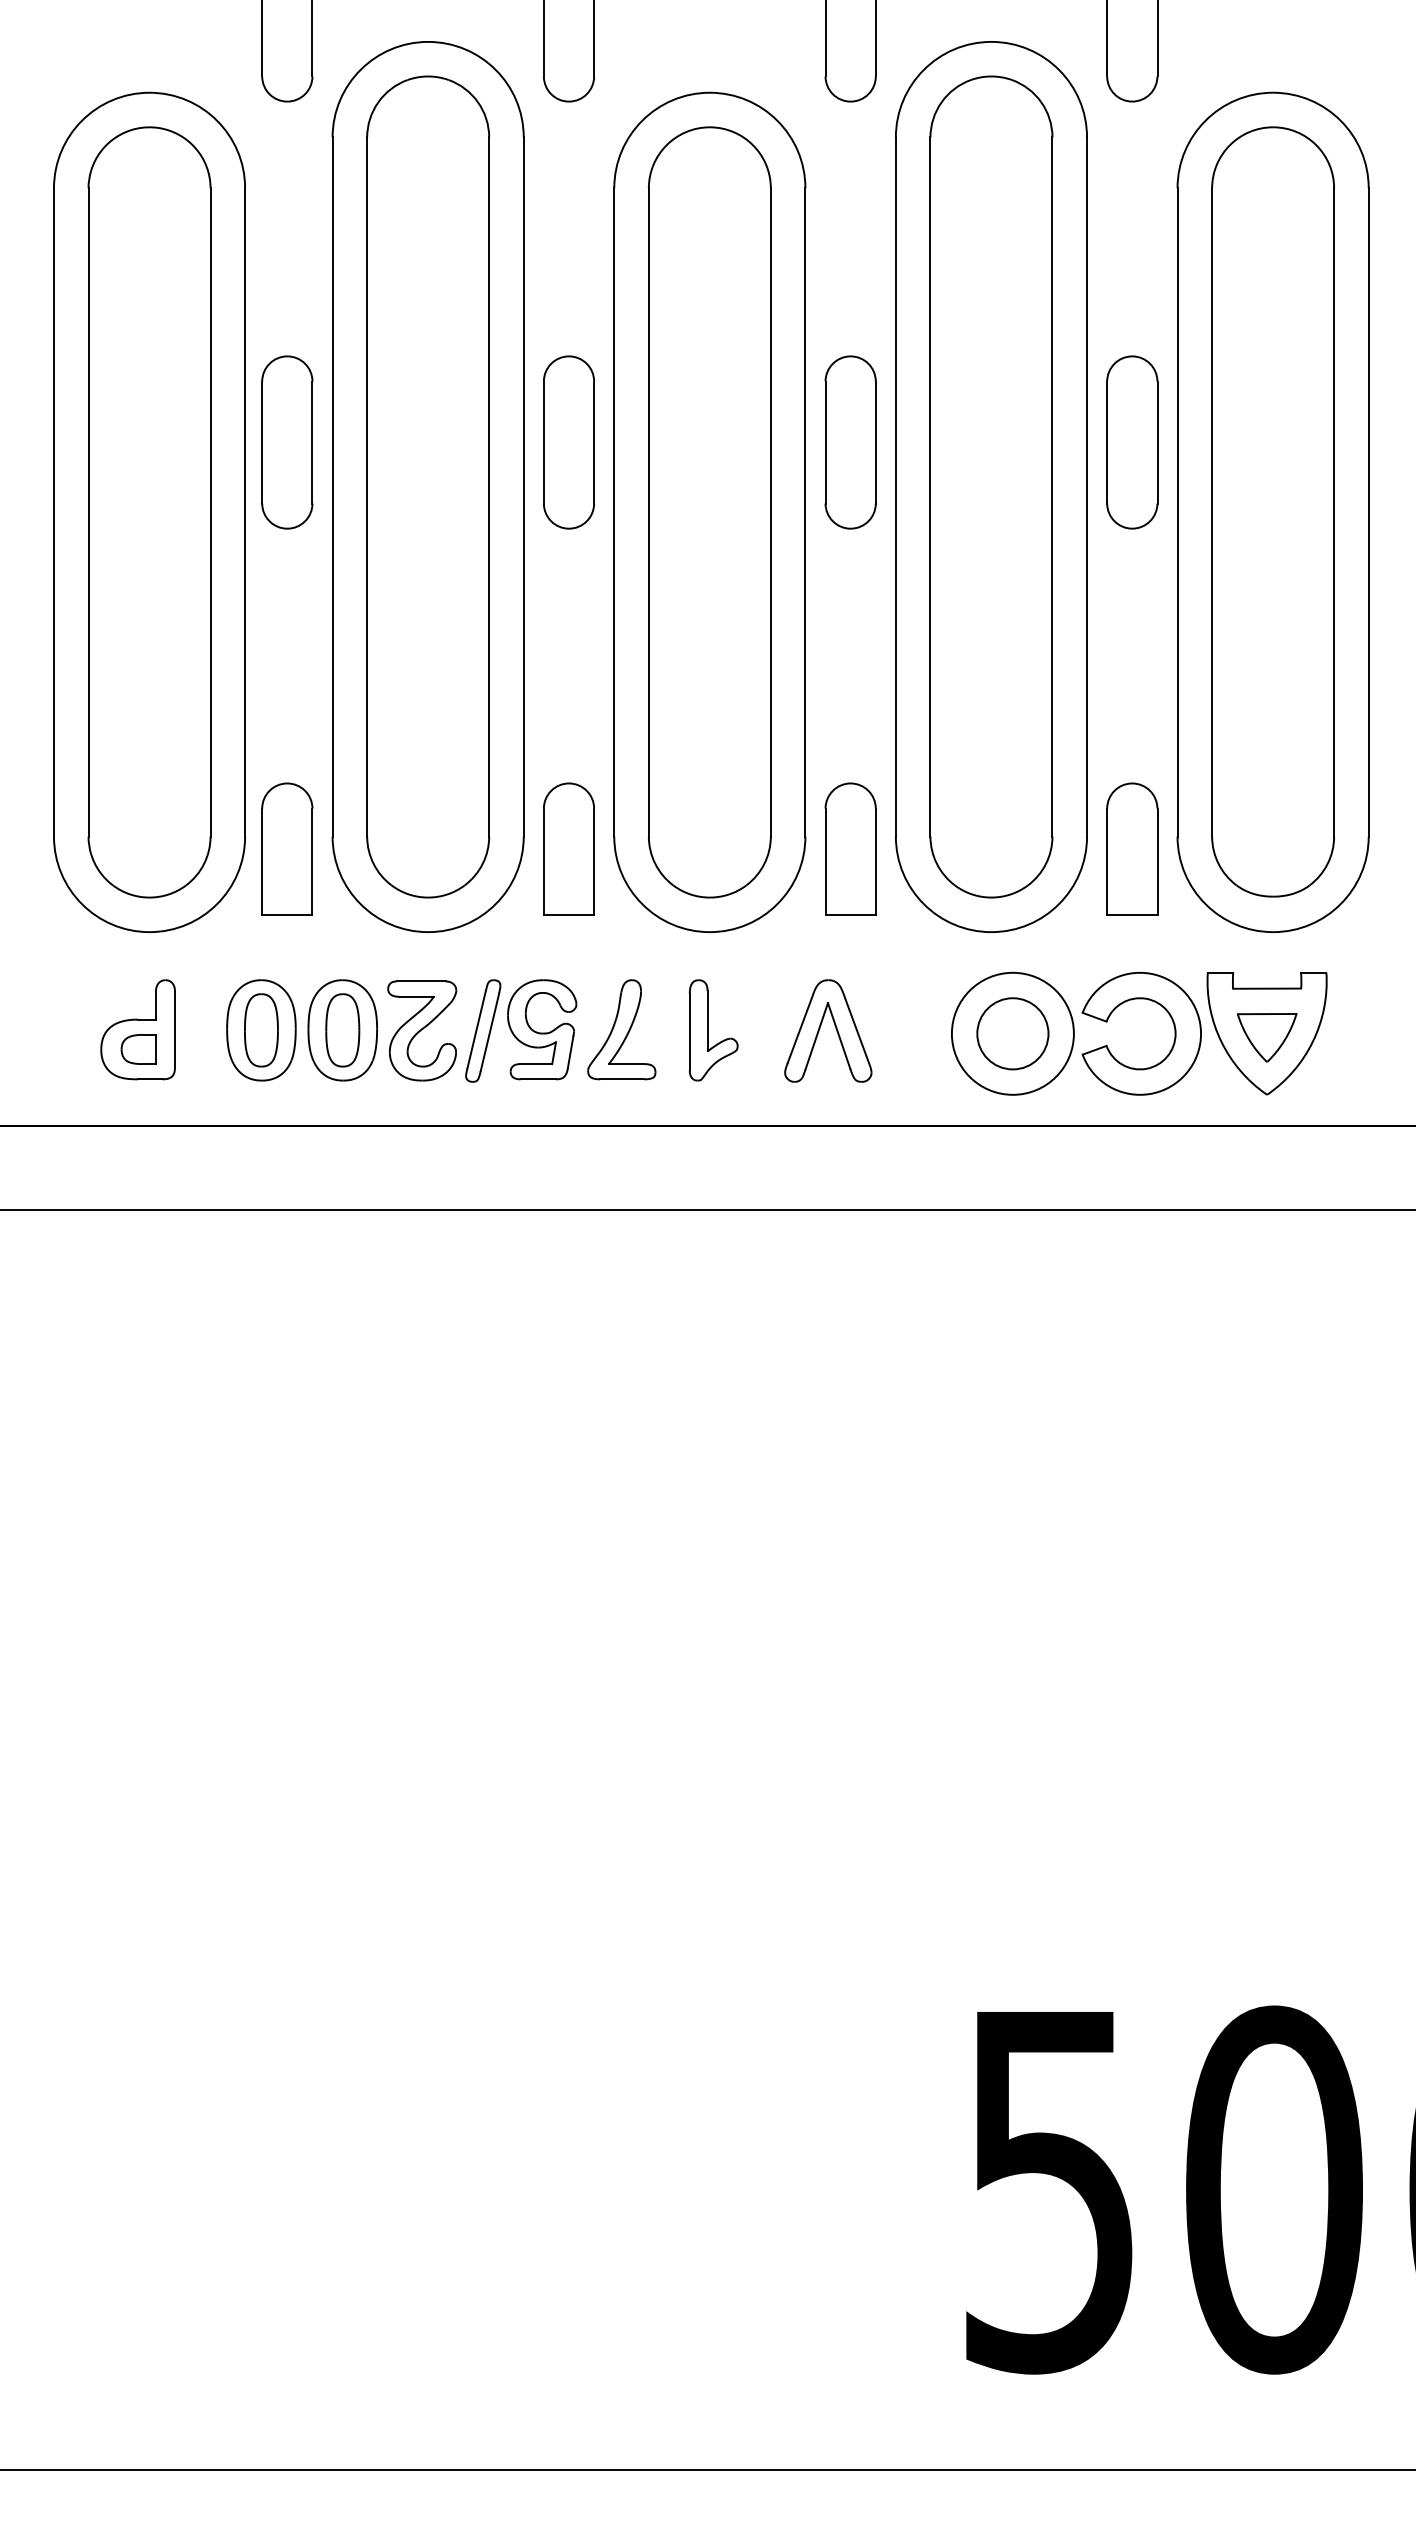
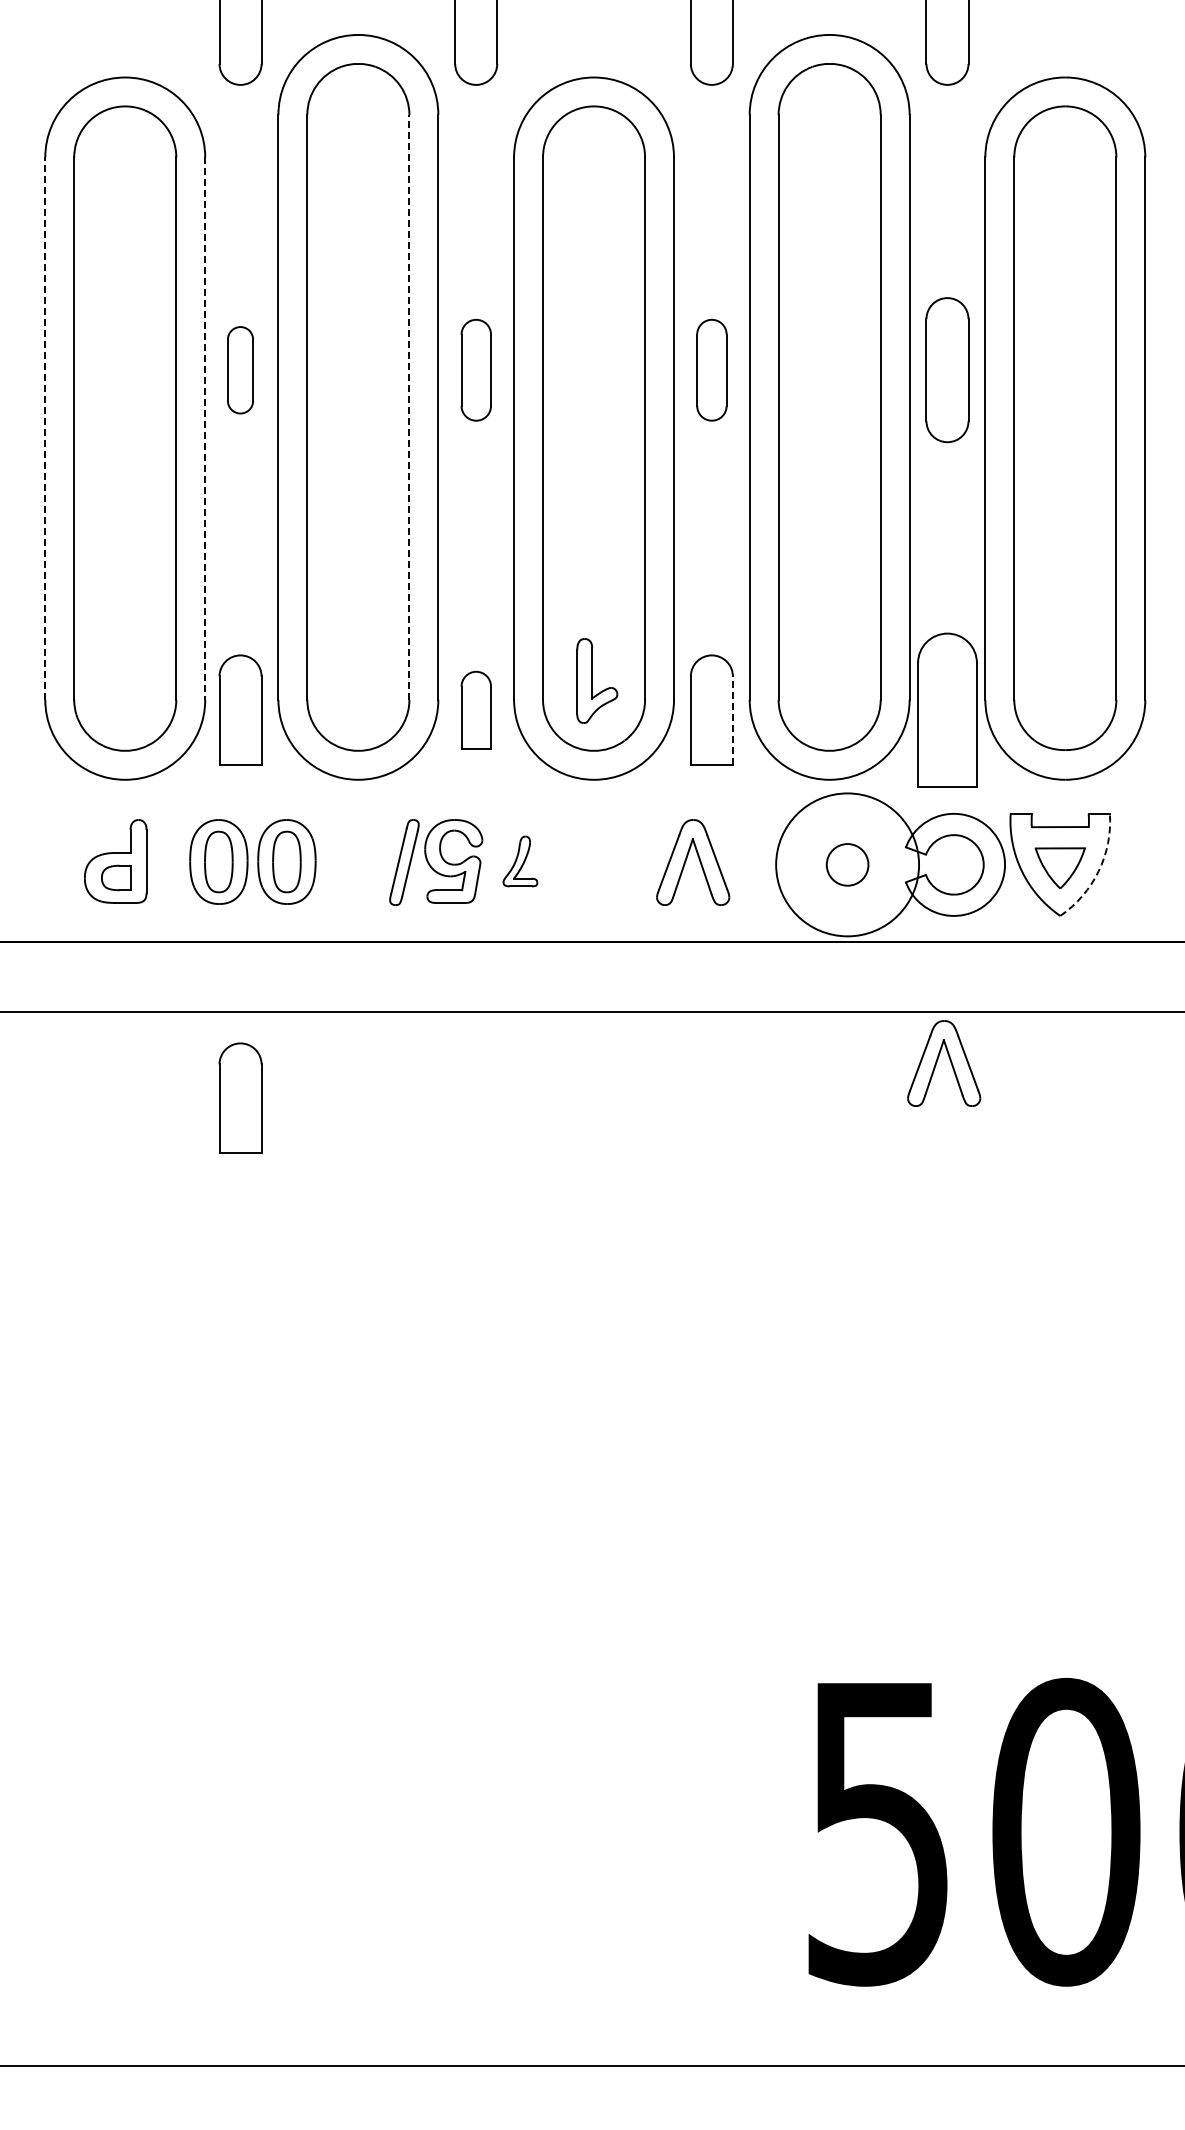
part: (287, 442) -> (240, 370), size x0.6
part: (569, 442) -> (476, 370), size x0.7
part: (850, 442) -> (711, 370), size x0.7
line: (489, 485) -> (409, 406), solid -> dashed
line: (54, 512) -> (45, 428), solid -> dashed
line: (245, 513) -> (205, 429), solid -> dashed
part: (569, 848) -> (476, 709), size x0.7
part: (1132, 848) -> (947, 709), size x1.4
line: (875, 861) -> (732, 720), solid -> dashed
part: (621, 1029) -> (520, 861), size x0.6
part: (713, 1029) -> (597, 680), moved
part: (422, 1030) -> (353, 862), removed
circle: (1012, 1033) -> (847, 864), size x0.7
circle: (1012, 1033) -> (847, 864), size x1.4
arc: (1312, 1041) -> (1098, 871), solid -> dashed
part: (1128, 1271) -> (944, 1063), added
part: (287, 1311) -> (240, 1097), added

